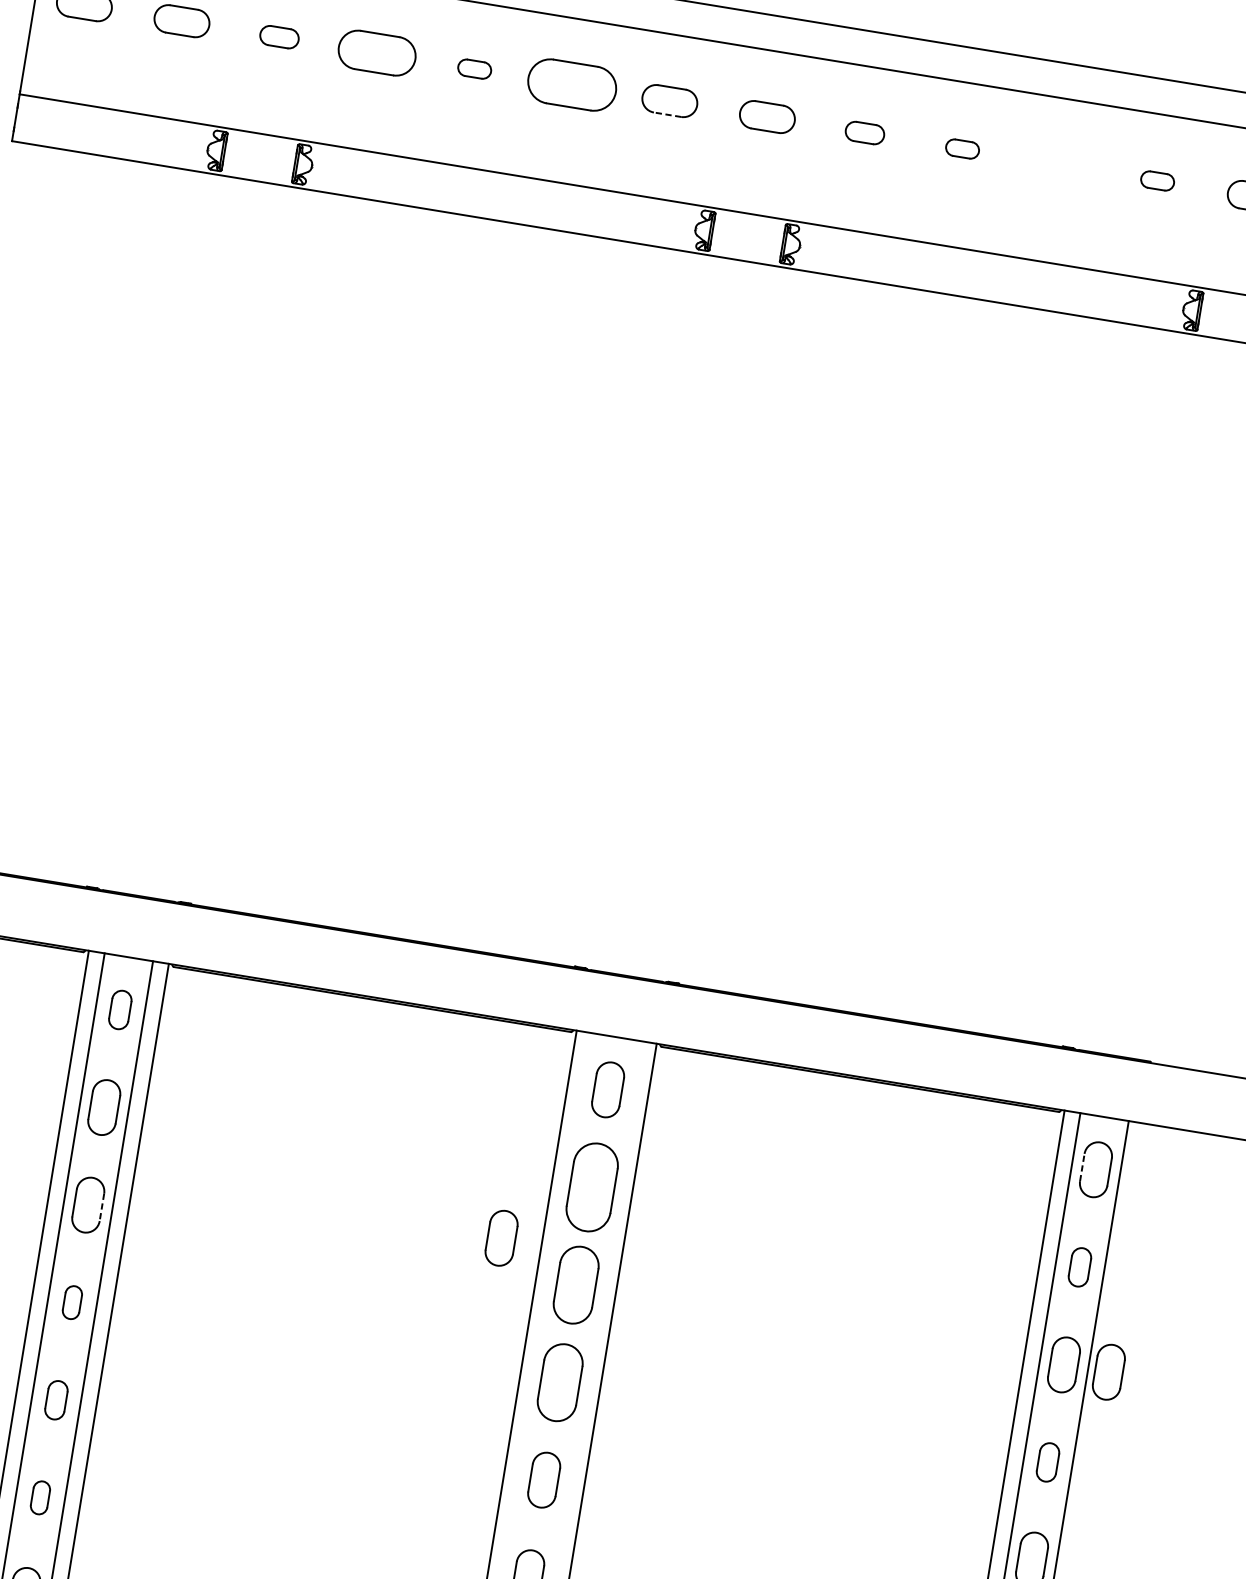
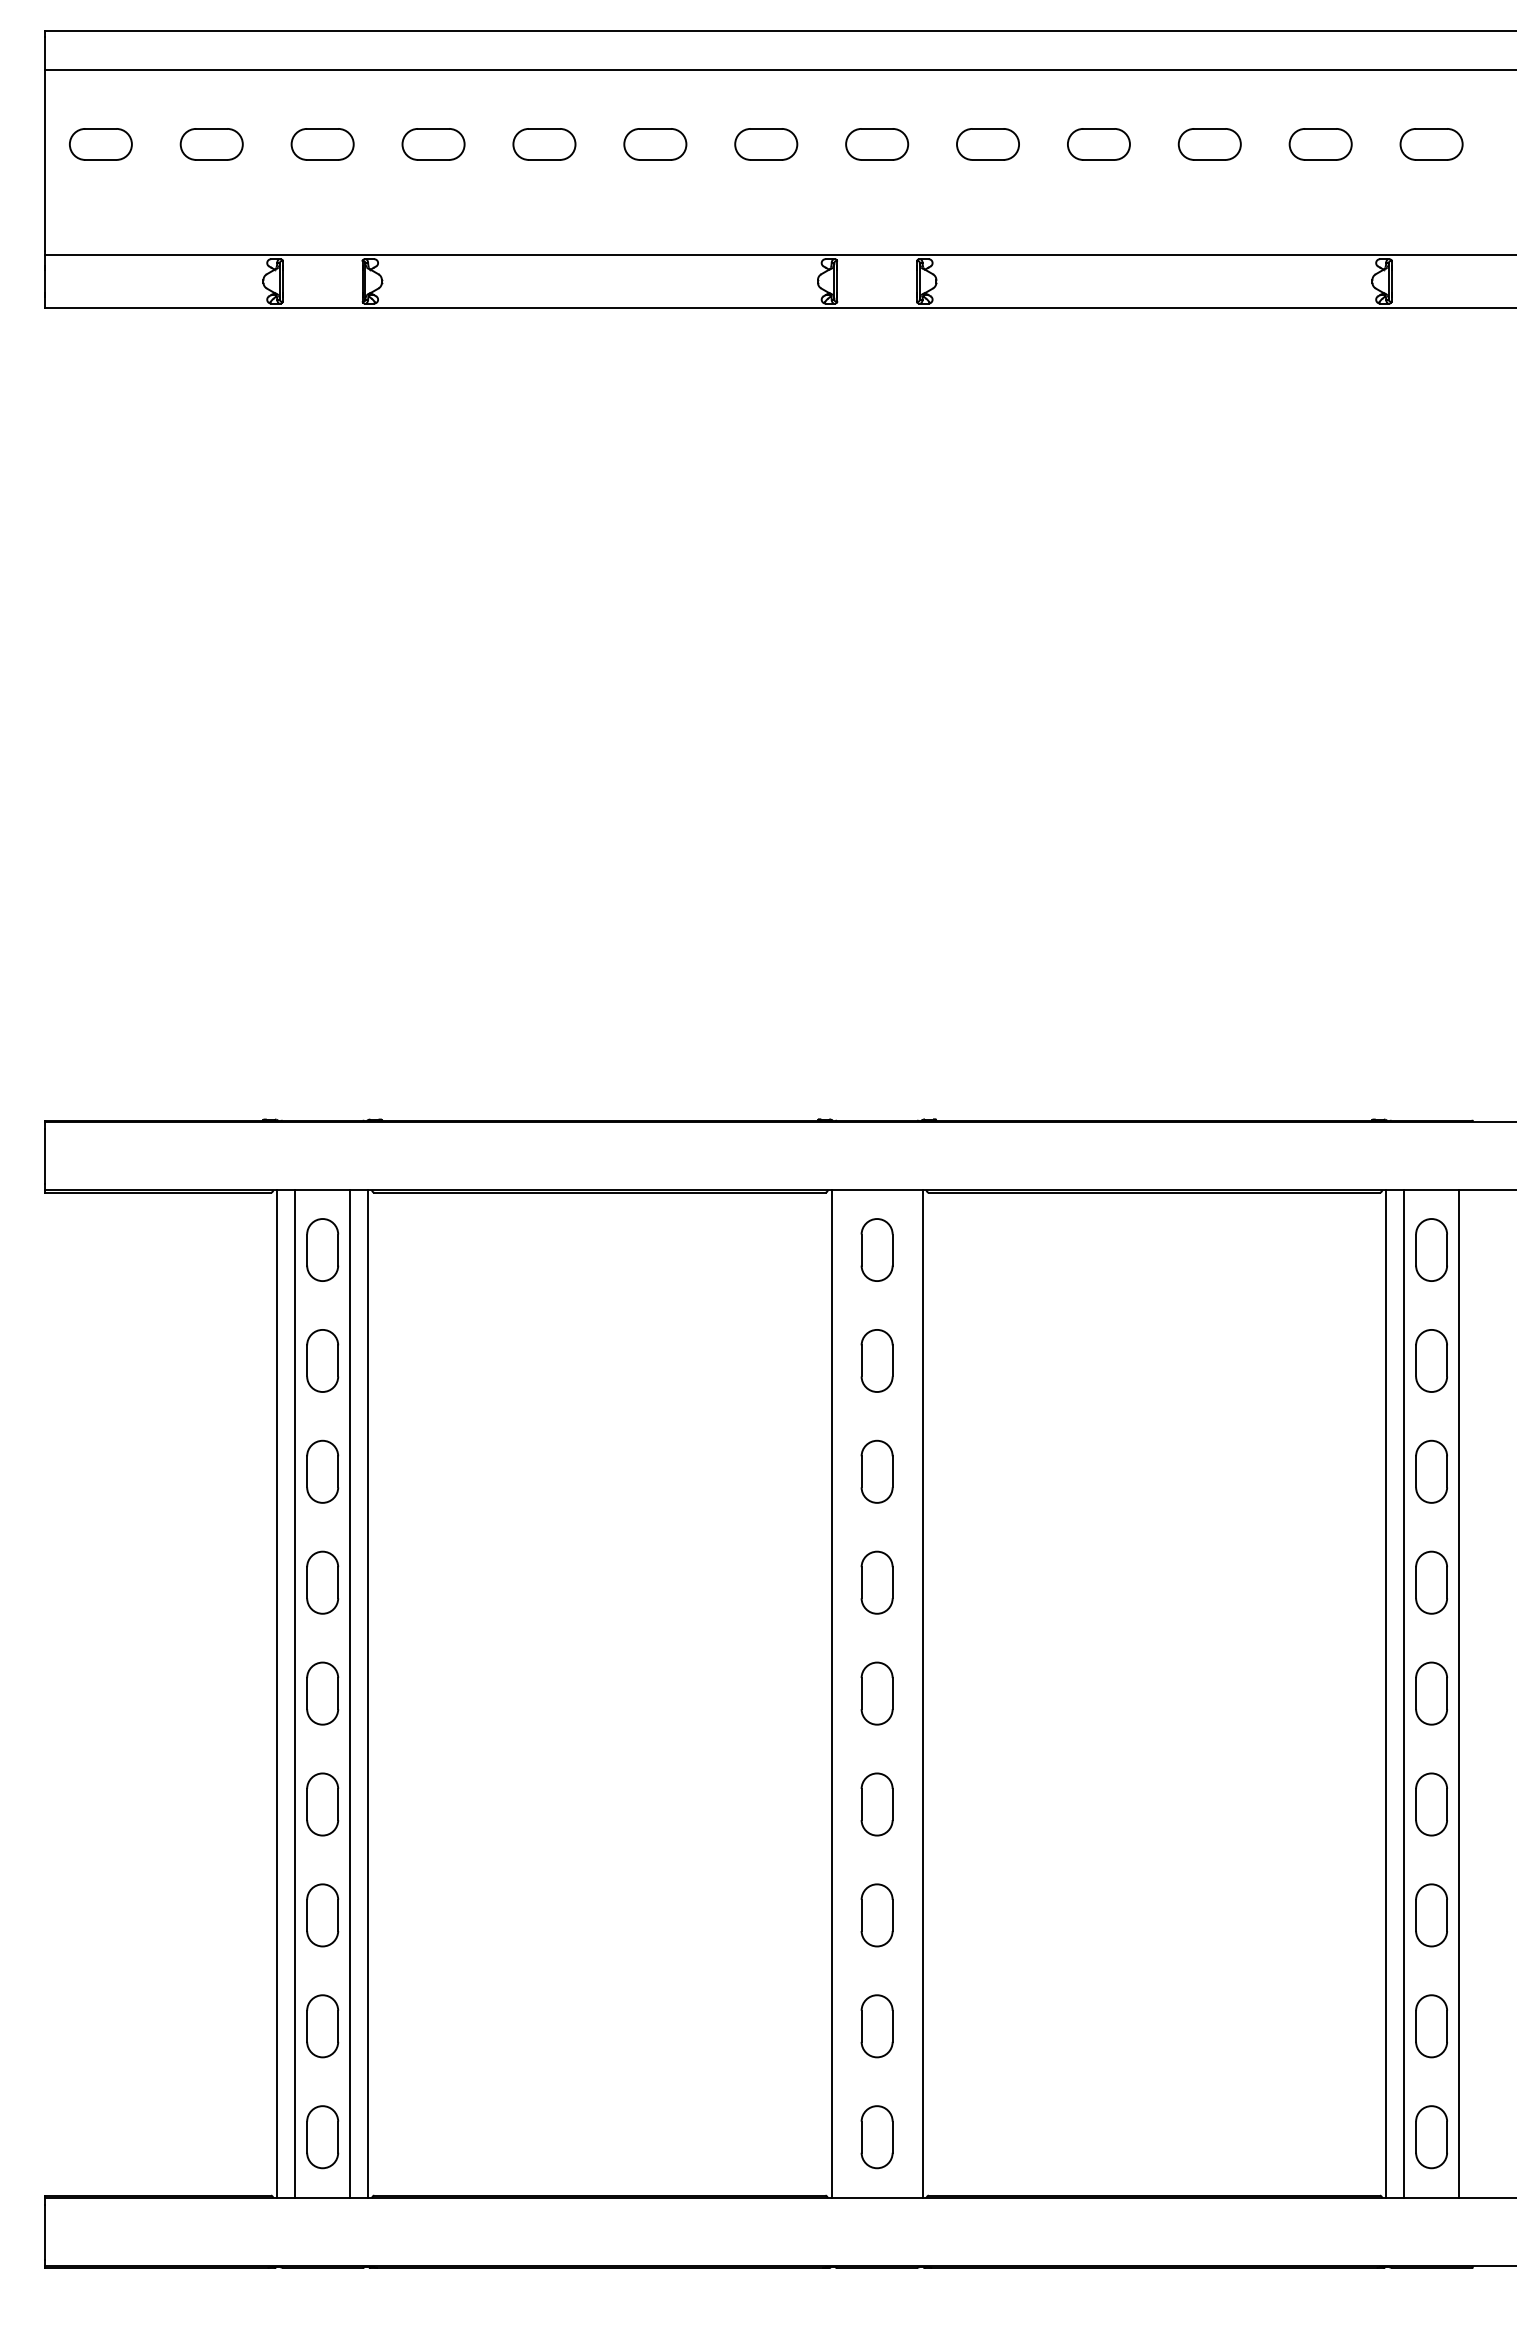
part: (279, 37) -> (322, 144), size x1.43
part: (377, 53) -> (433, 144), size x0.71
part: (474, 69) -> (544, 144), size x1.67
part: (572, 85) -> (655, 144), size x0.62
line: (667, 114) -> (766, 159), dashed -> solid
part: (864, 133) -> (987, 144), size x1.43
part: (962, 149) -> (1098, 144), size x1.67
part: (1059, 165) -> (1209, 144), added
part: (1157, 181) -> (1320, 144), size x1.67
part: (120, 1009) -> (322, 1249), size x1.43
line: (1082, 1167) -> (1416, 1250), dashed -> solid
part: (591, 1186) -> (876, 1360), size x0.62
line: (102, 1207) -> (338, 1471), dashed -> solid
part: (501, 1238) -> (785, 1433), removed
part: (1079, 1266) -> (1431, 1360), size x1.43
part: (575, 1284) -> (876, 1471), size x0.71
part: (72, 1302) -> (322, 1582), size x1.67
part: (1108, 1371) -> (1482, 1471), removed
part: (559, 1382) -> (876, 1582), size x0.71
part: (56, 1400) -> (322, 1693), size x1.43
part: (1047, 1462) -> (1431, 1582), size x1.43
part: (40, 1497) -> (322, 1804), size x1.67

